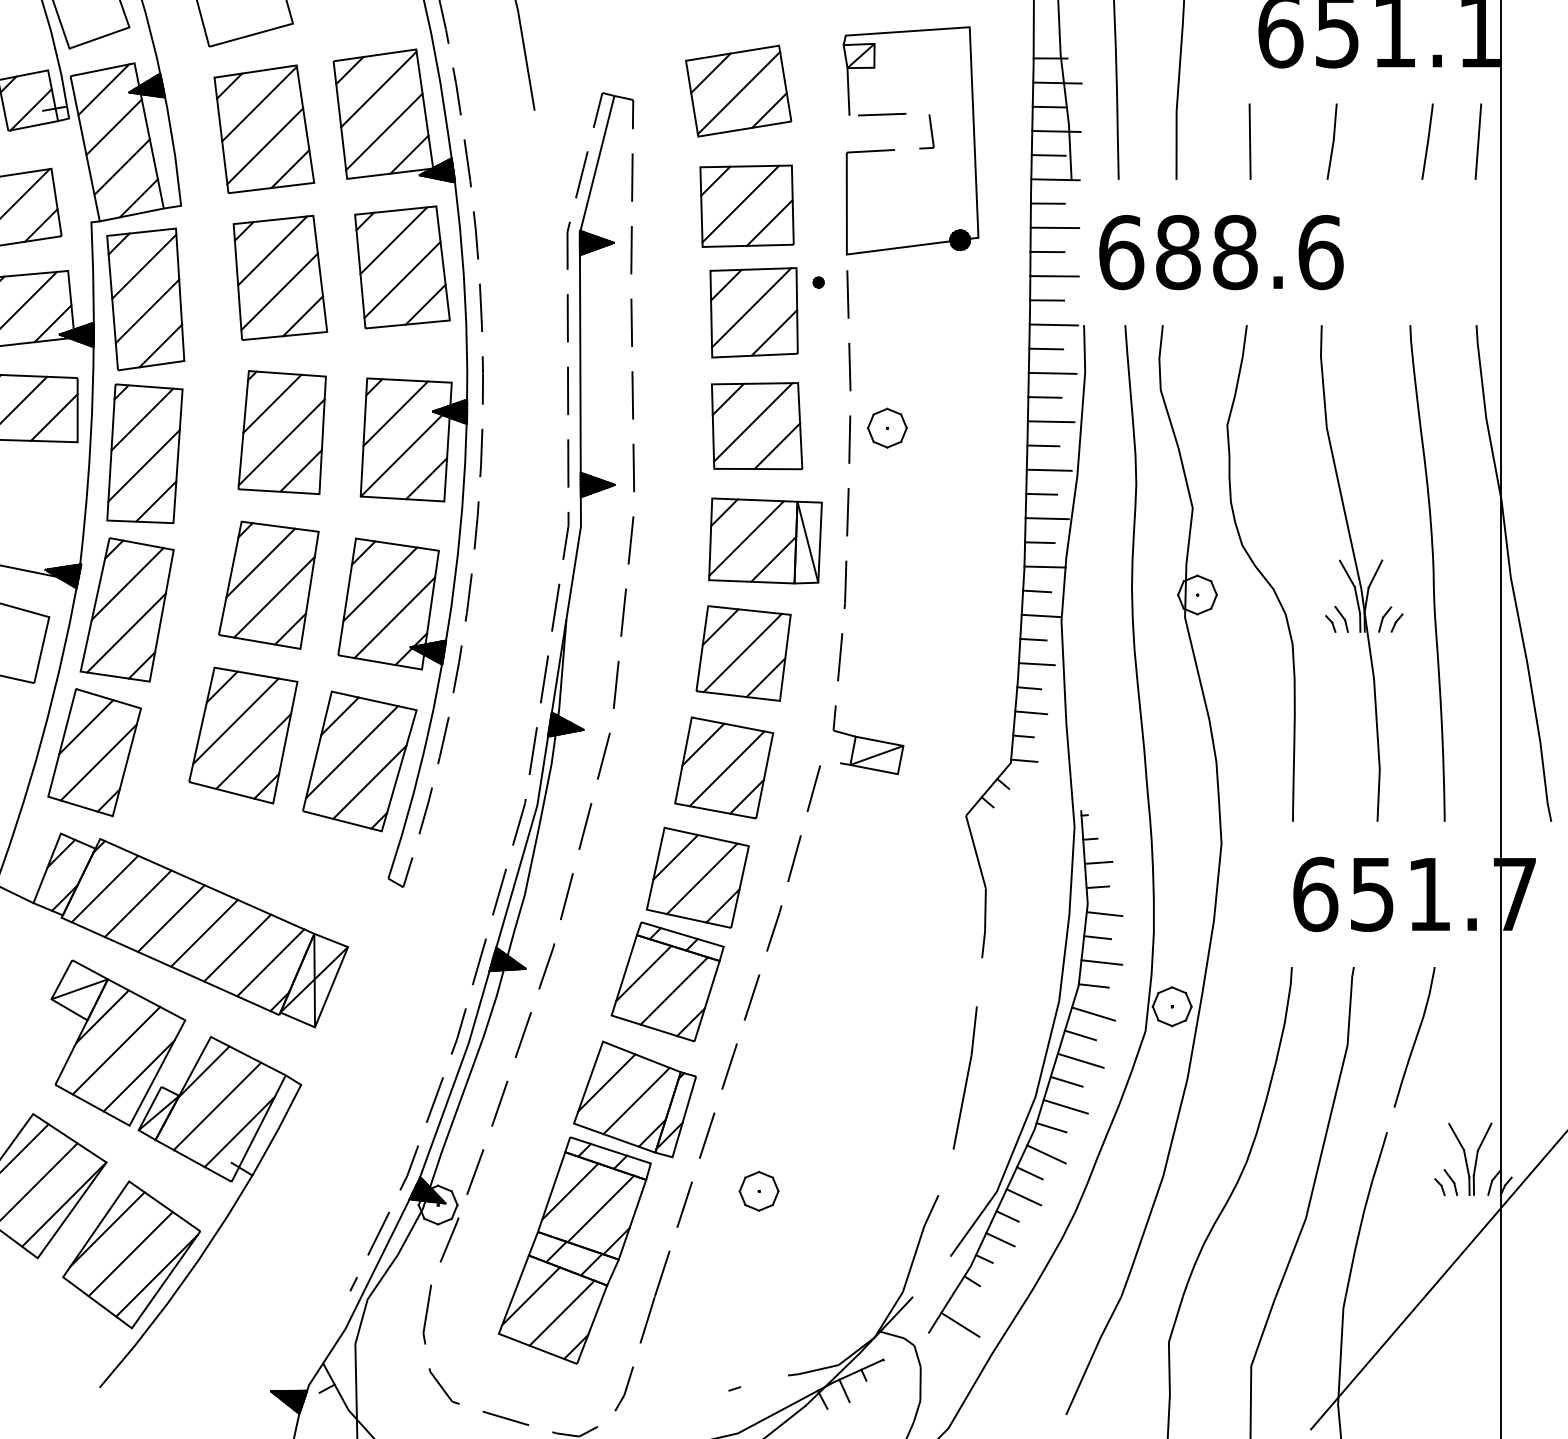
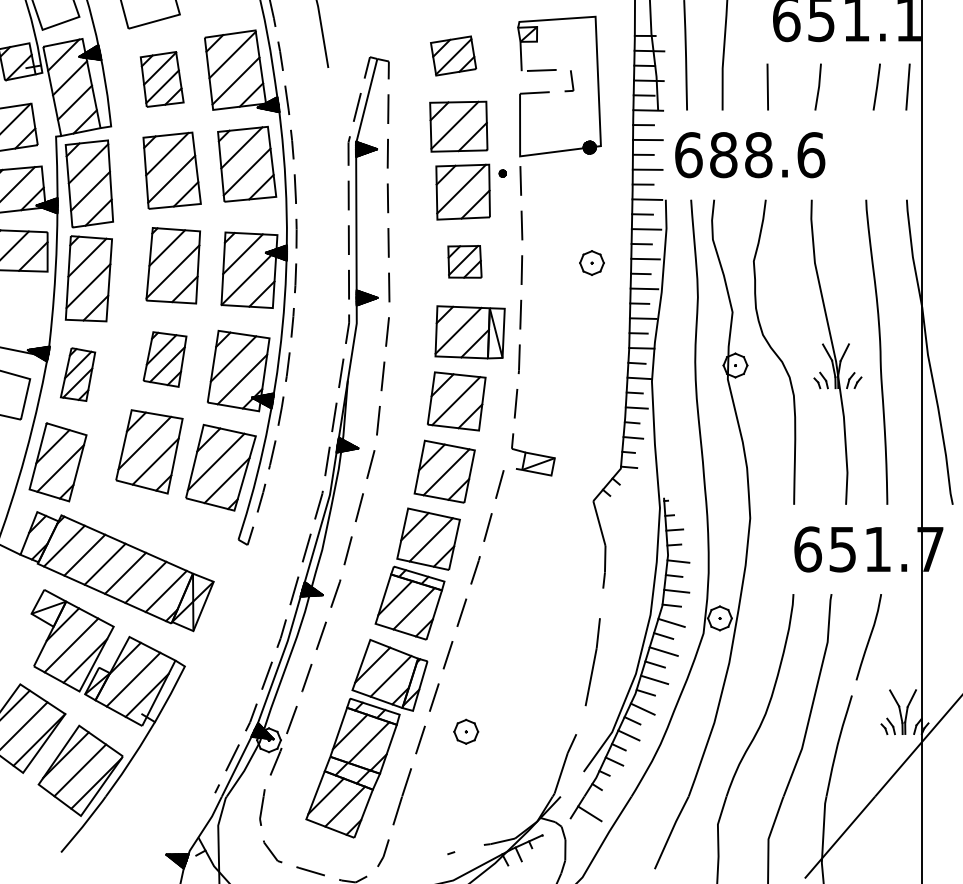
part: (738, 90) -> (453, 55), size x0.7
part: (263, 129) -> (161, 79), size x0.7
part: (756, 425) -> (464, 261), size x0.6
part: (886, 427) -> (591, 262), moved
part: (267, 585) -> (164, 359), size x0.7
part: (126, 609) -> (77, 374), size x0.6

